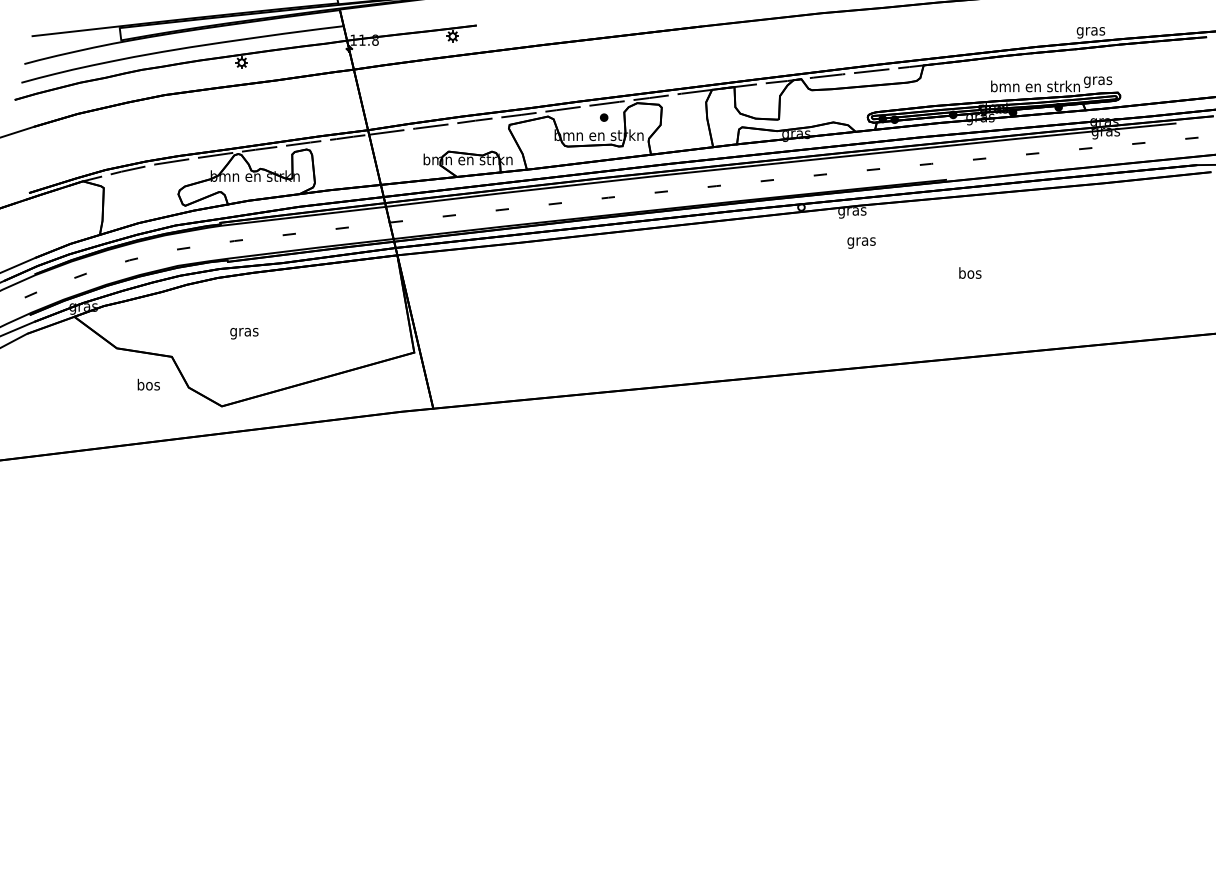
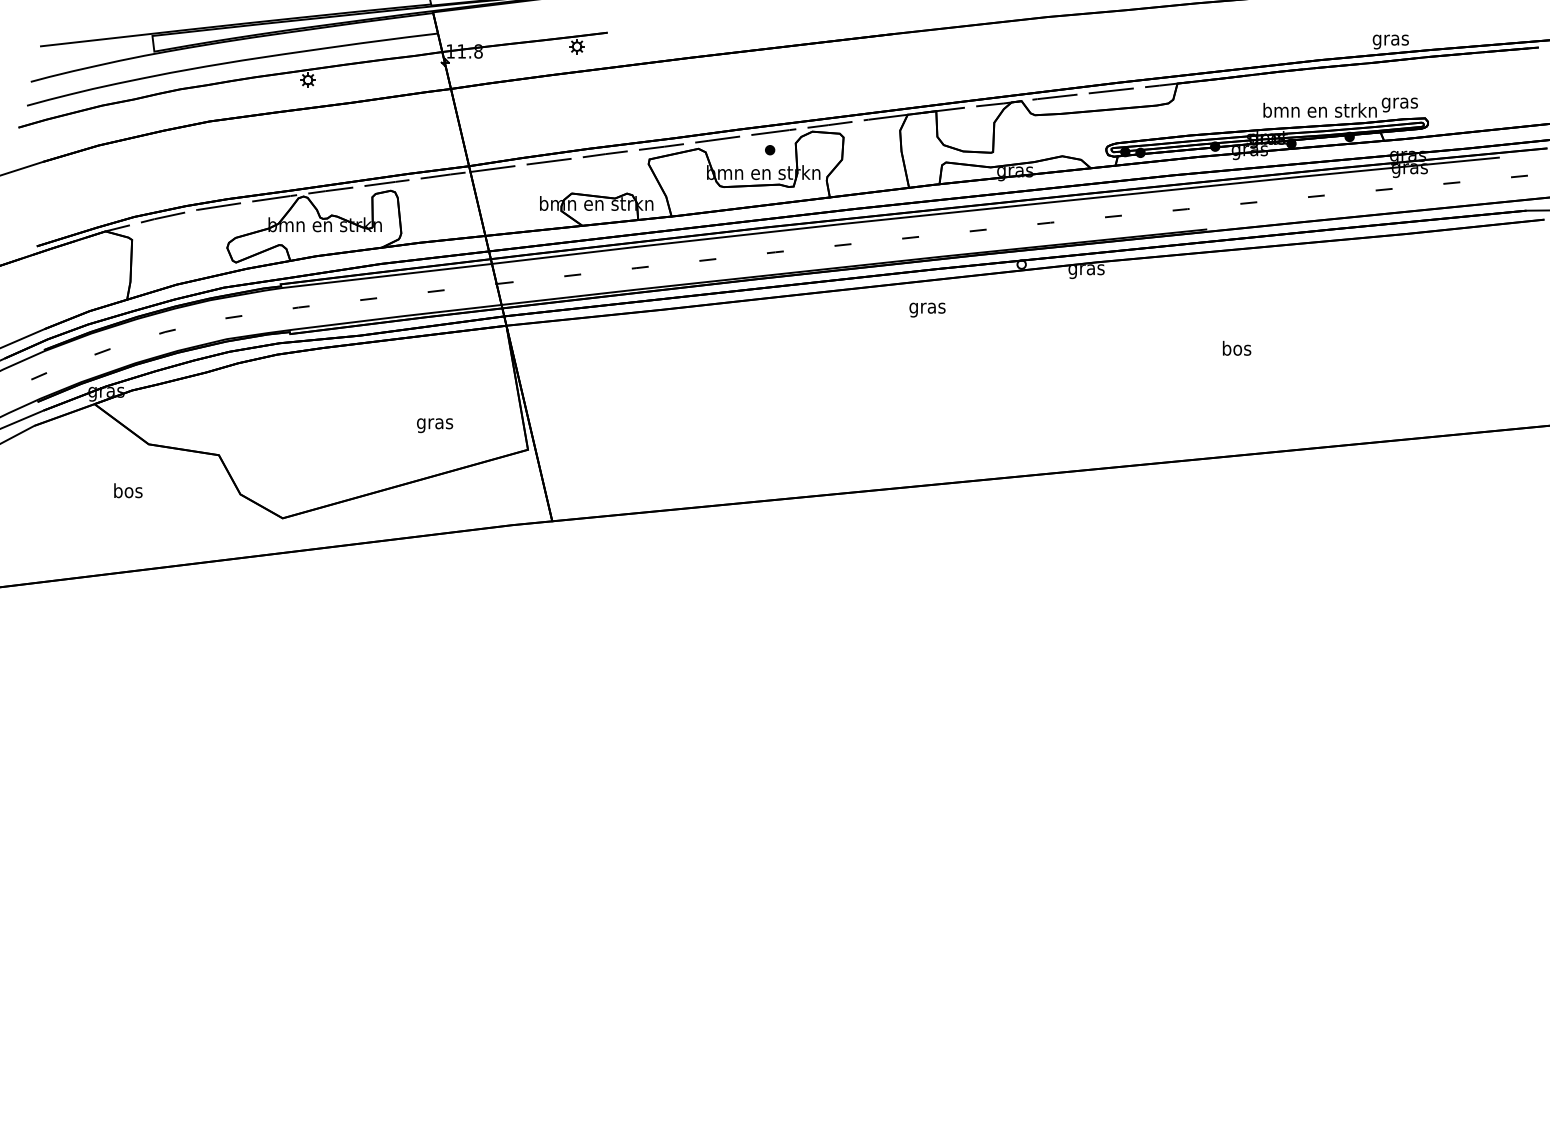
text: (861, 242) -> (927, 309), moved
text: (244, 333) -> (435, 425), moved
text: (148, 384) -> (127, 490), moved

